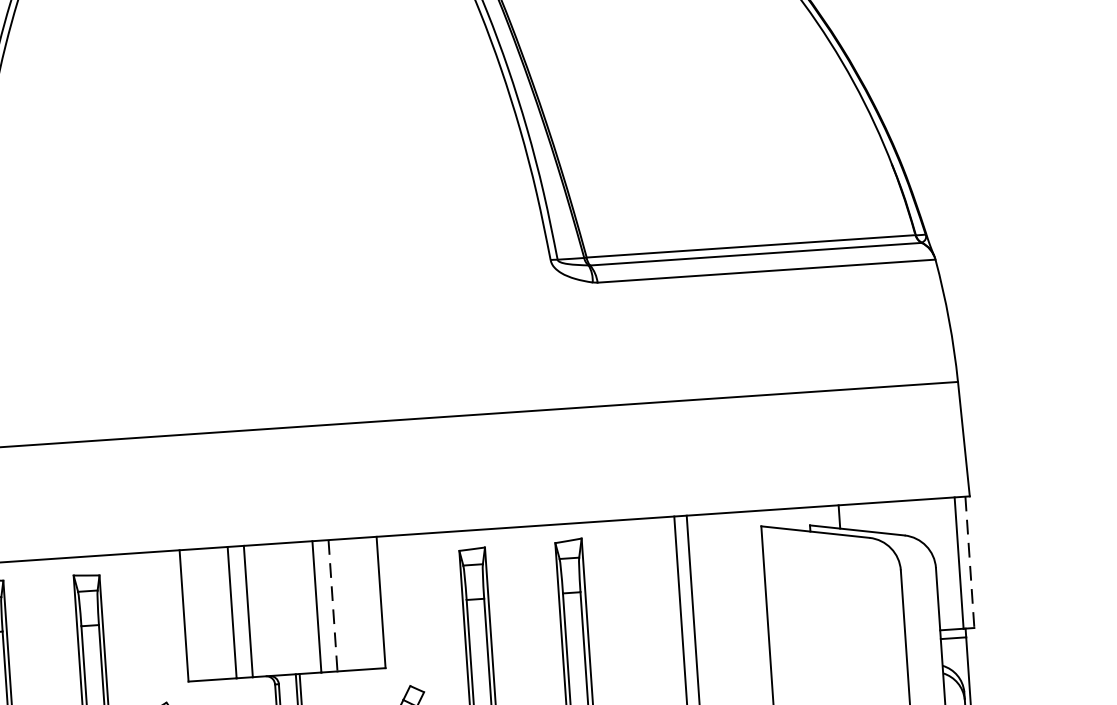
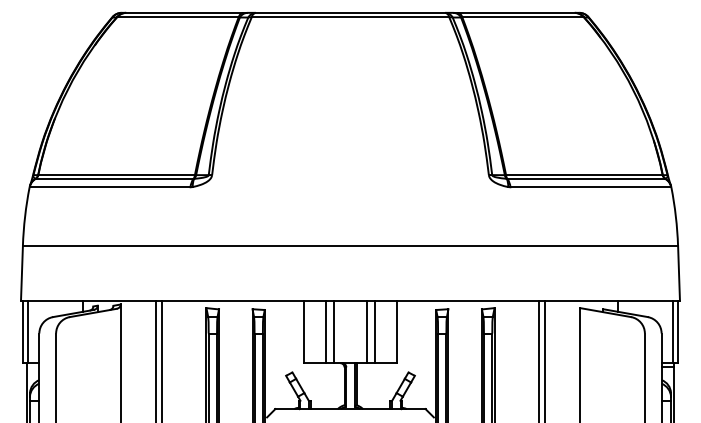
line: (969, 563) -> (677, 332), dashed -> solid
line: (333, 606) -> (374, 332), dashed -> solid

